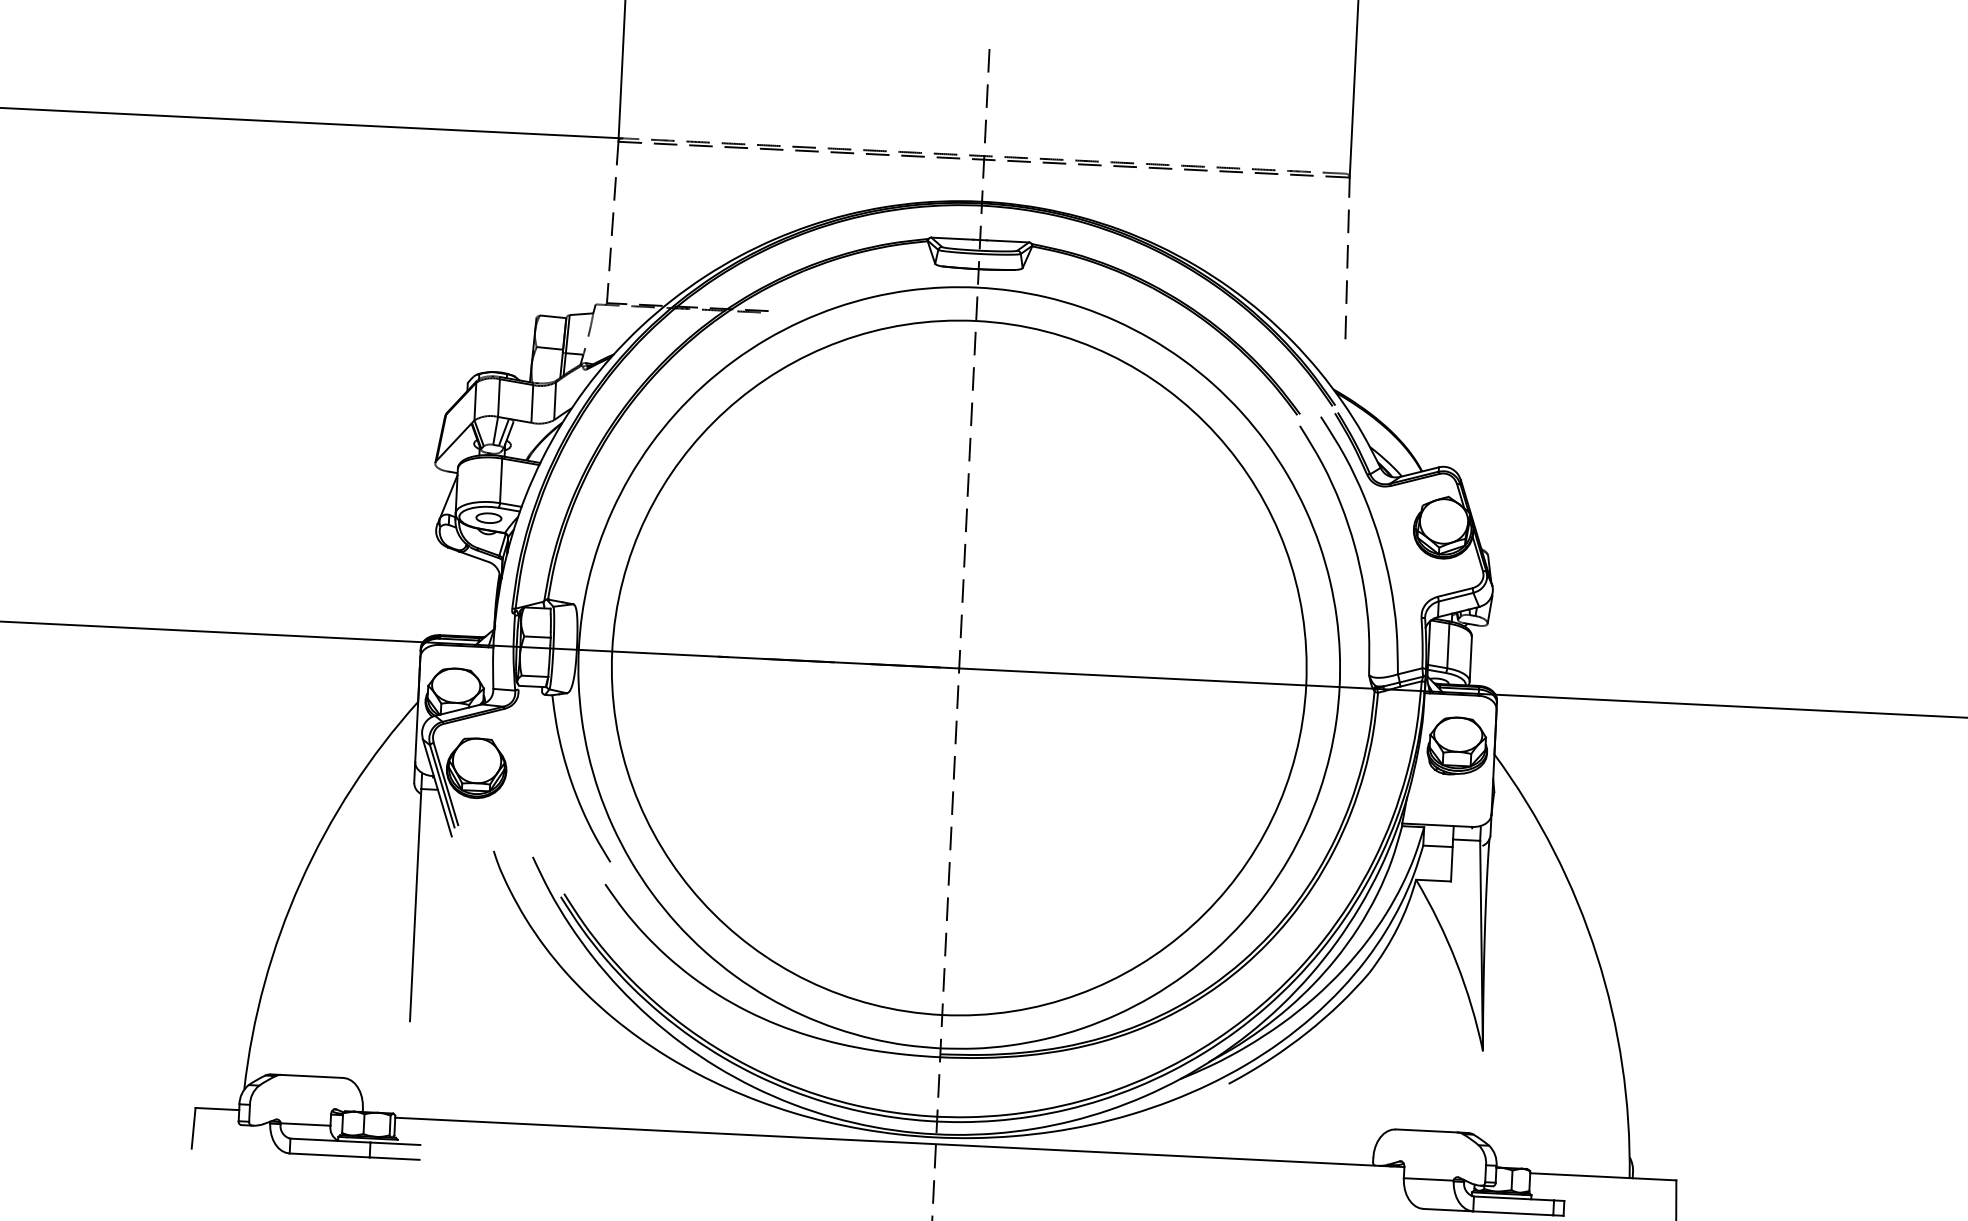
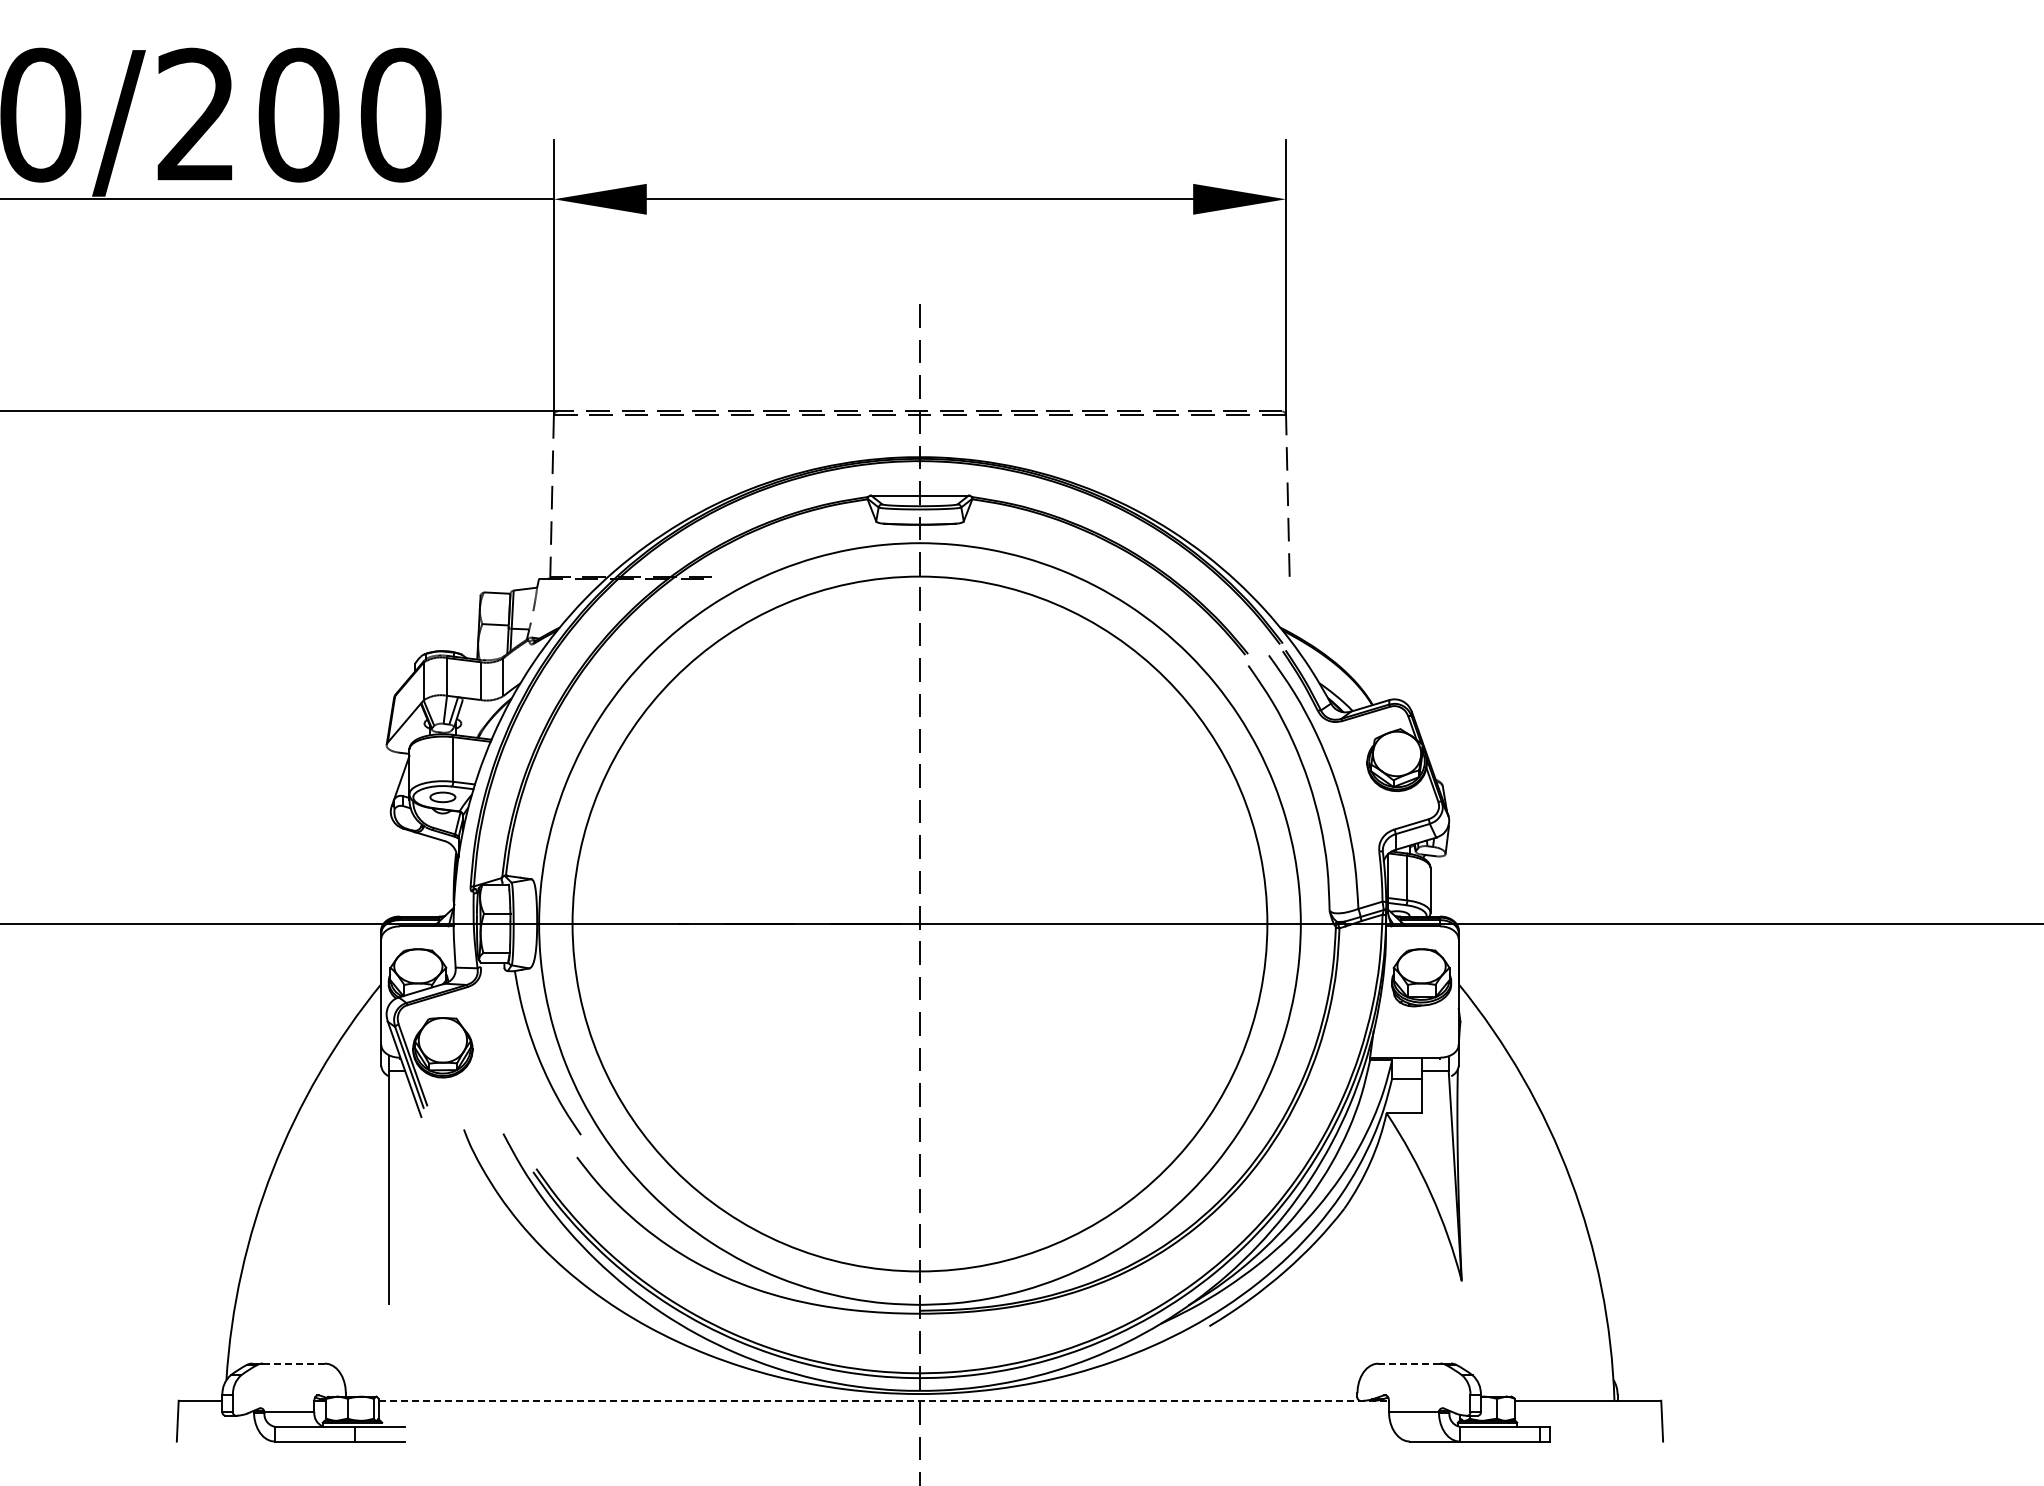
line: (312, 1076) -> (293, 1363), solid -> dashed
line: (1426, 1130) -> (1409, 1363), solid -> dashed
line: (900, 1142) -> (884, 1400), solid -> dashed

